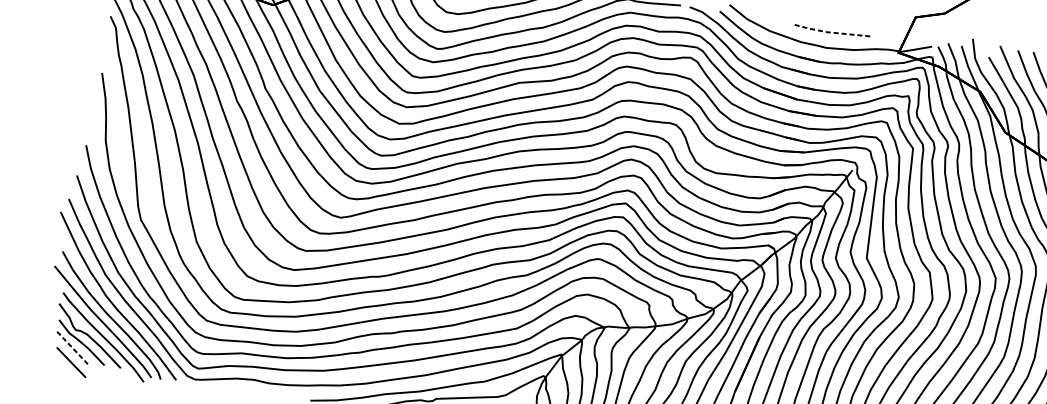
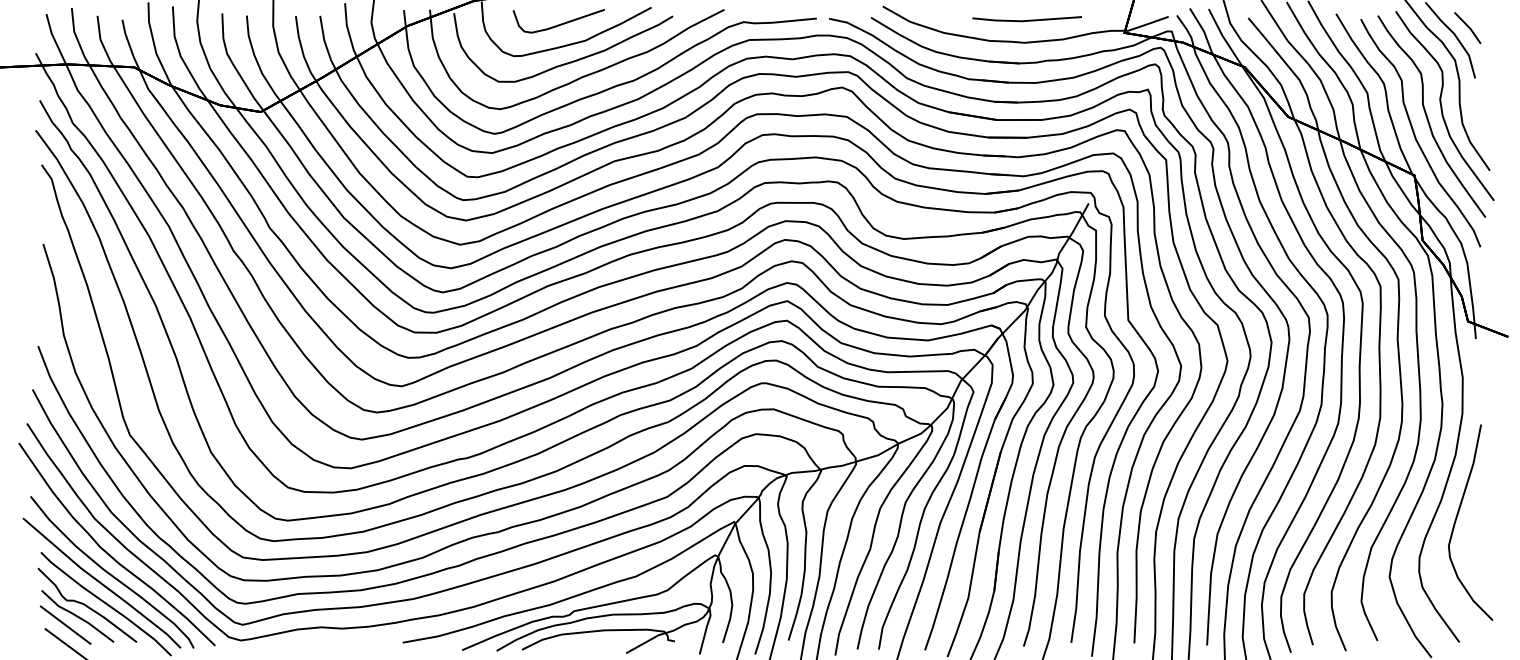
line: (829, 32) -> (1025, 21), dashed -> solid
line: (71, 347) -> (65, 625), dashed -> solid

